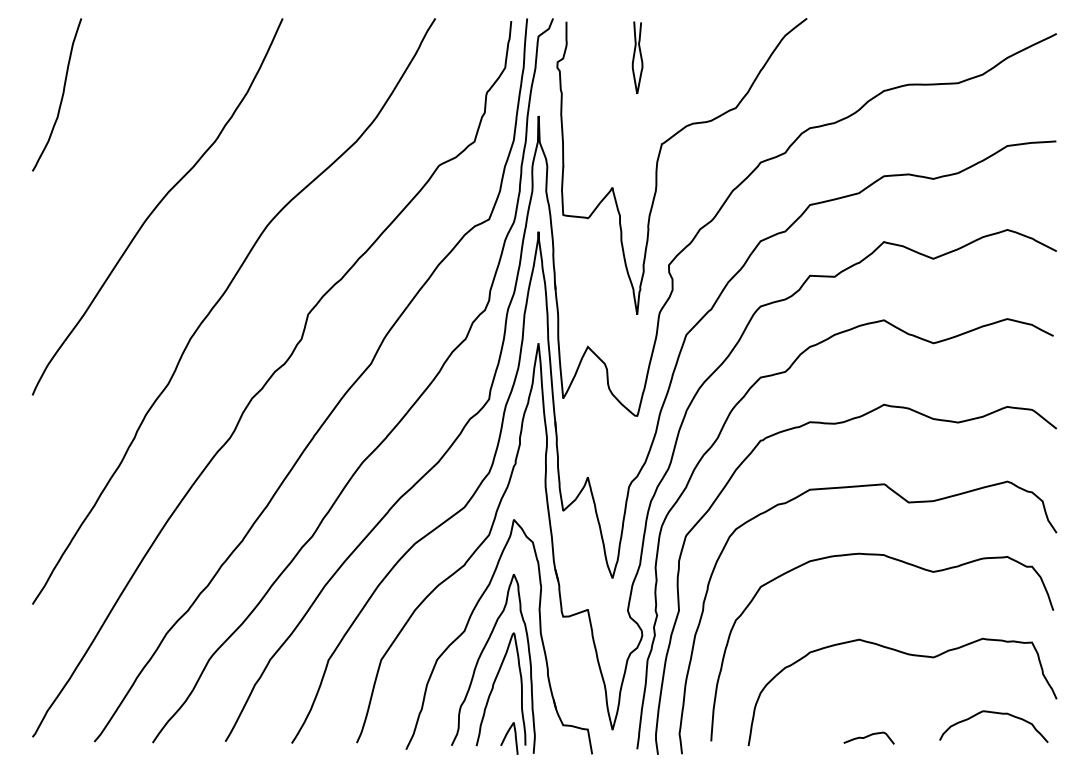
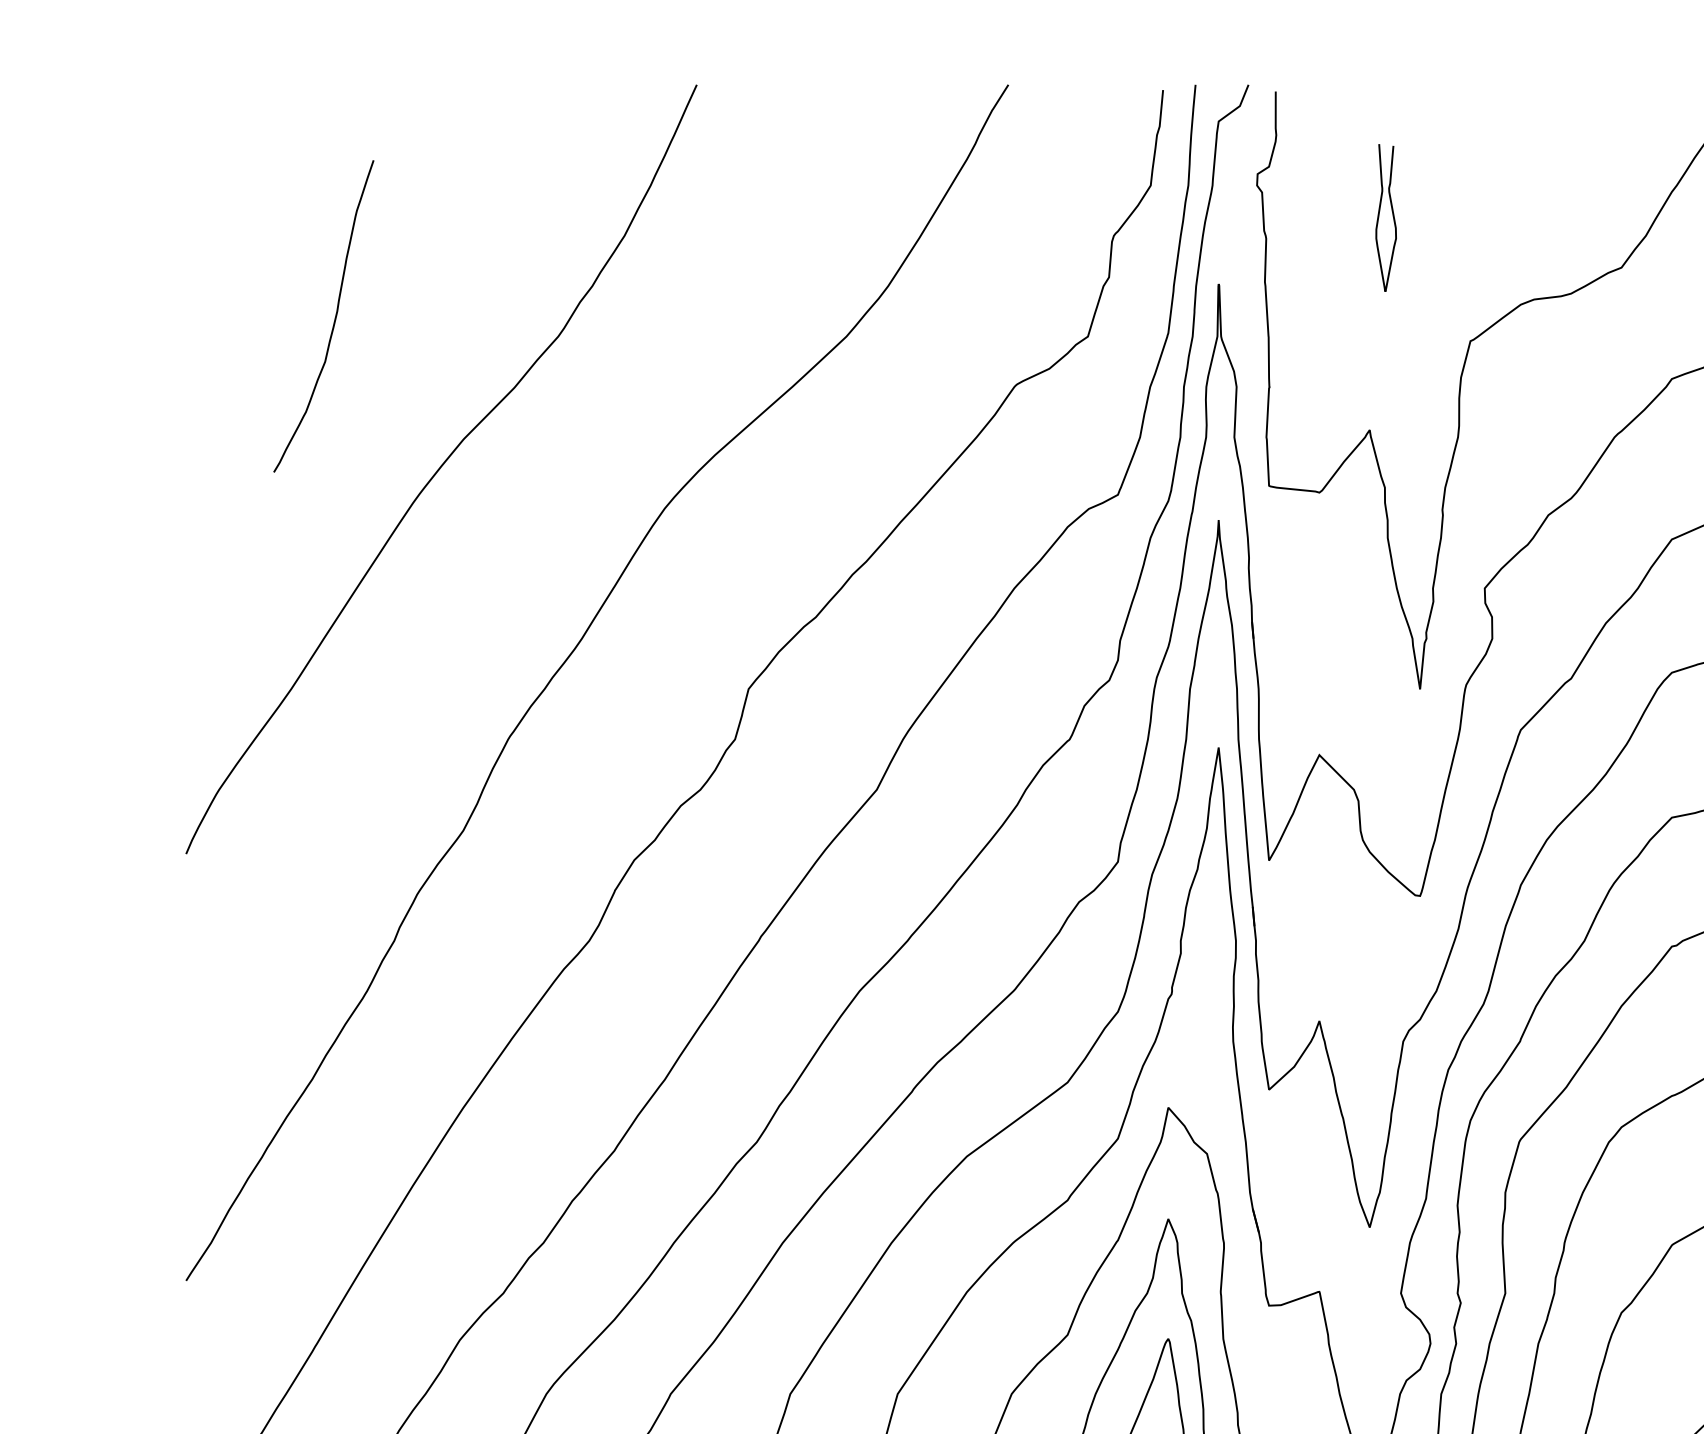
curve: (634, 57) -> (1379, 217), moved
curve: (61, 96) -> (332, 319), moved

